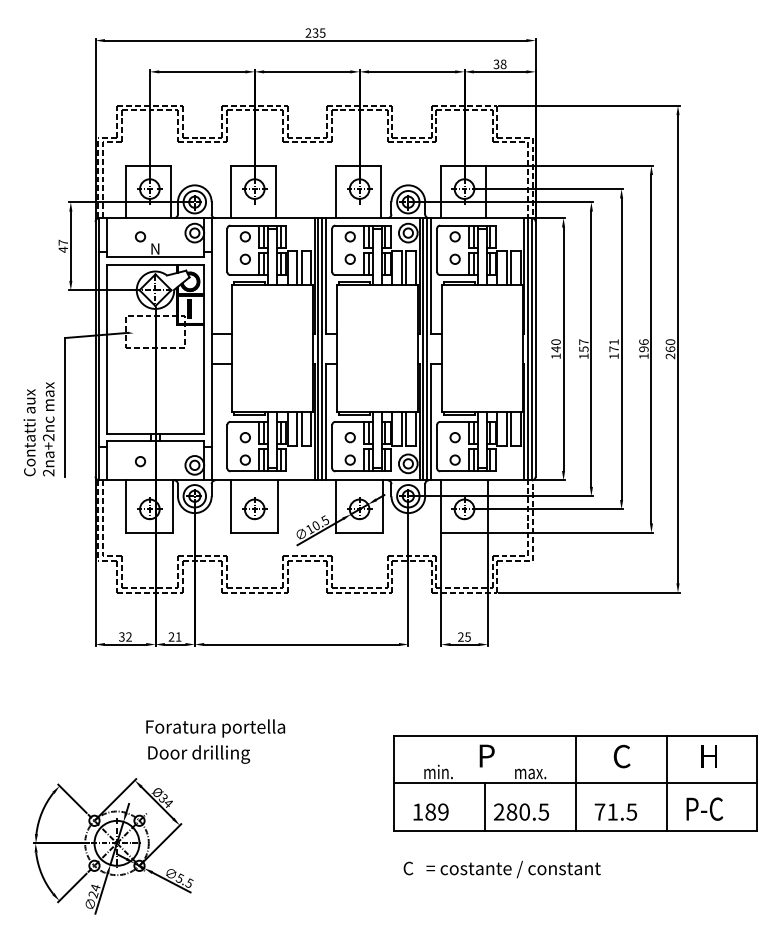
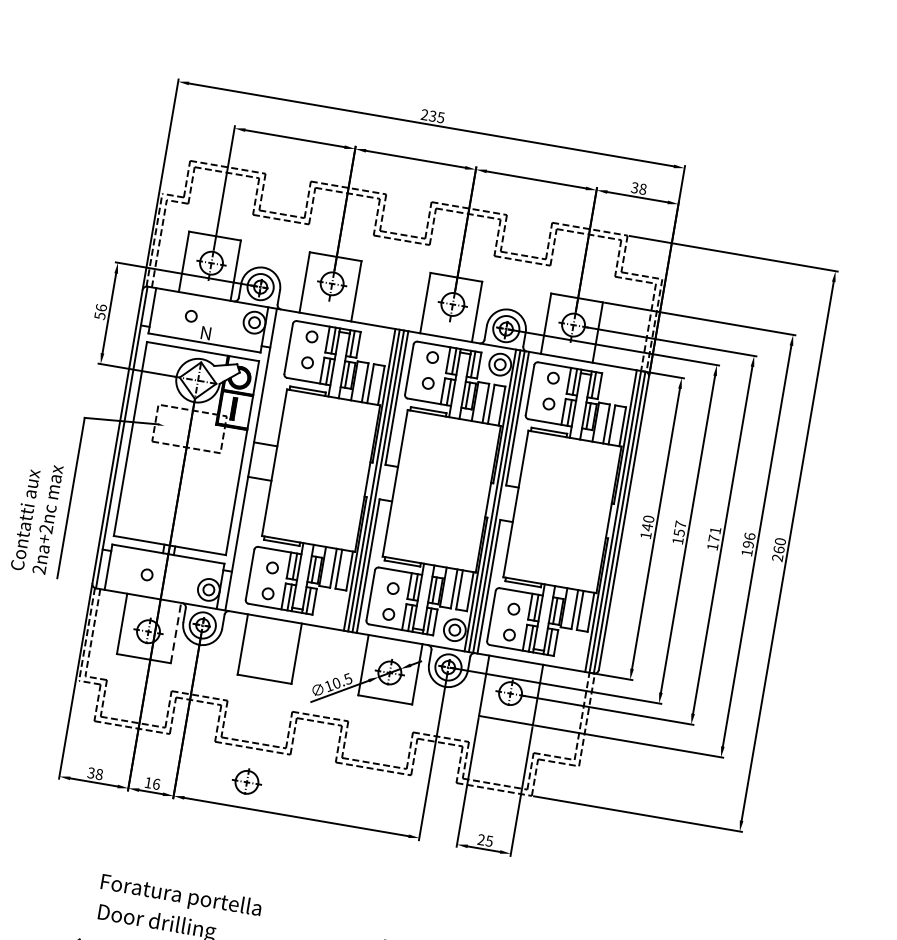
text: (63, 245) -> (101, 311), 47 -> 56
line: (173, 506) -> (176, 633), solid -> dashed
part: (254, 508) -> (246, 781), moved
text: (128, 636) -> (98, 773), 32 -> 38
text: (174, 636) -> (151, 782), 21 -> 16

